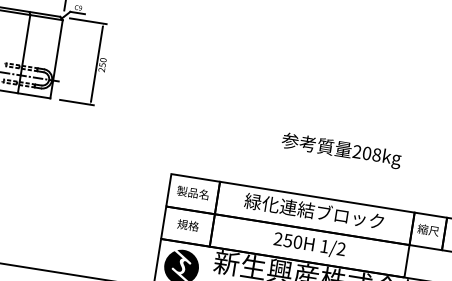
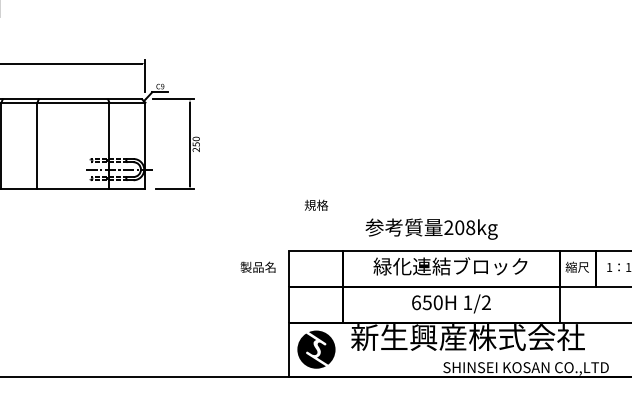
text: (341, 150) -> (431, 228), moved
text: (192, 192) -> (257, 266), moved
text: (188, 224) -> (316, 204), moved
text: (277, 238) -> (415, 302), 250H -> 650H

